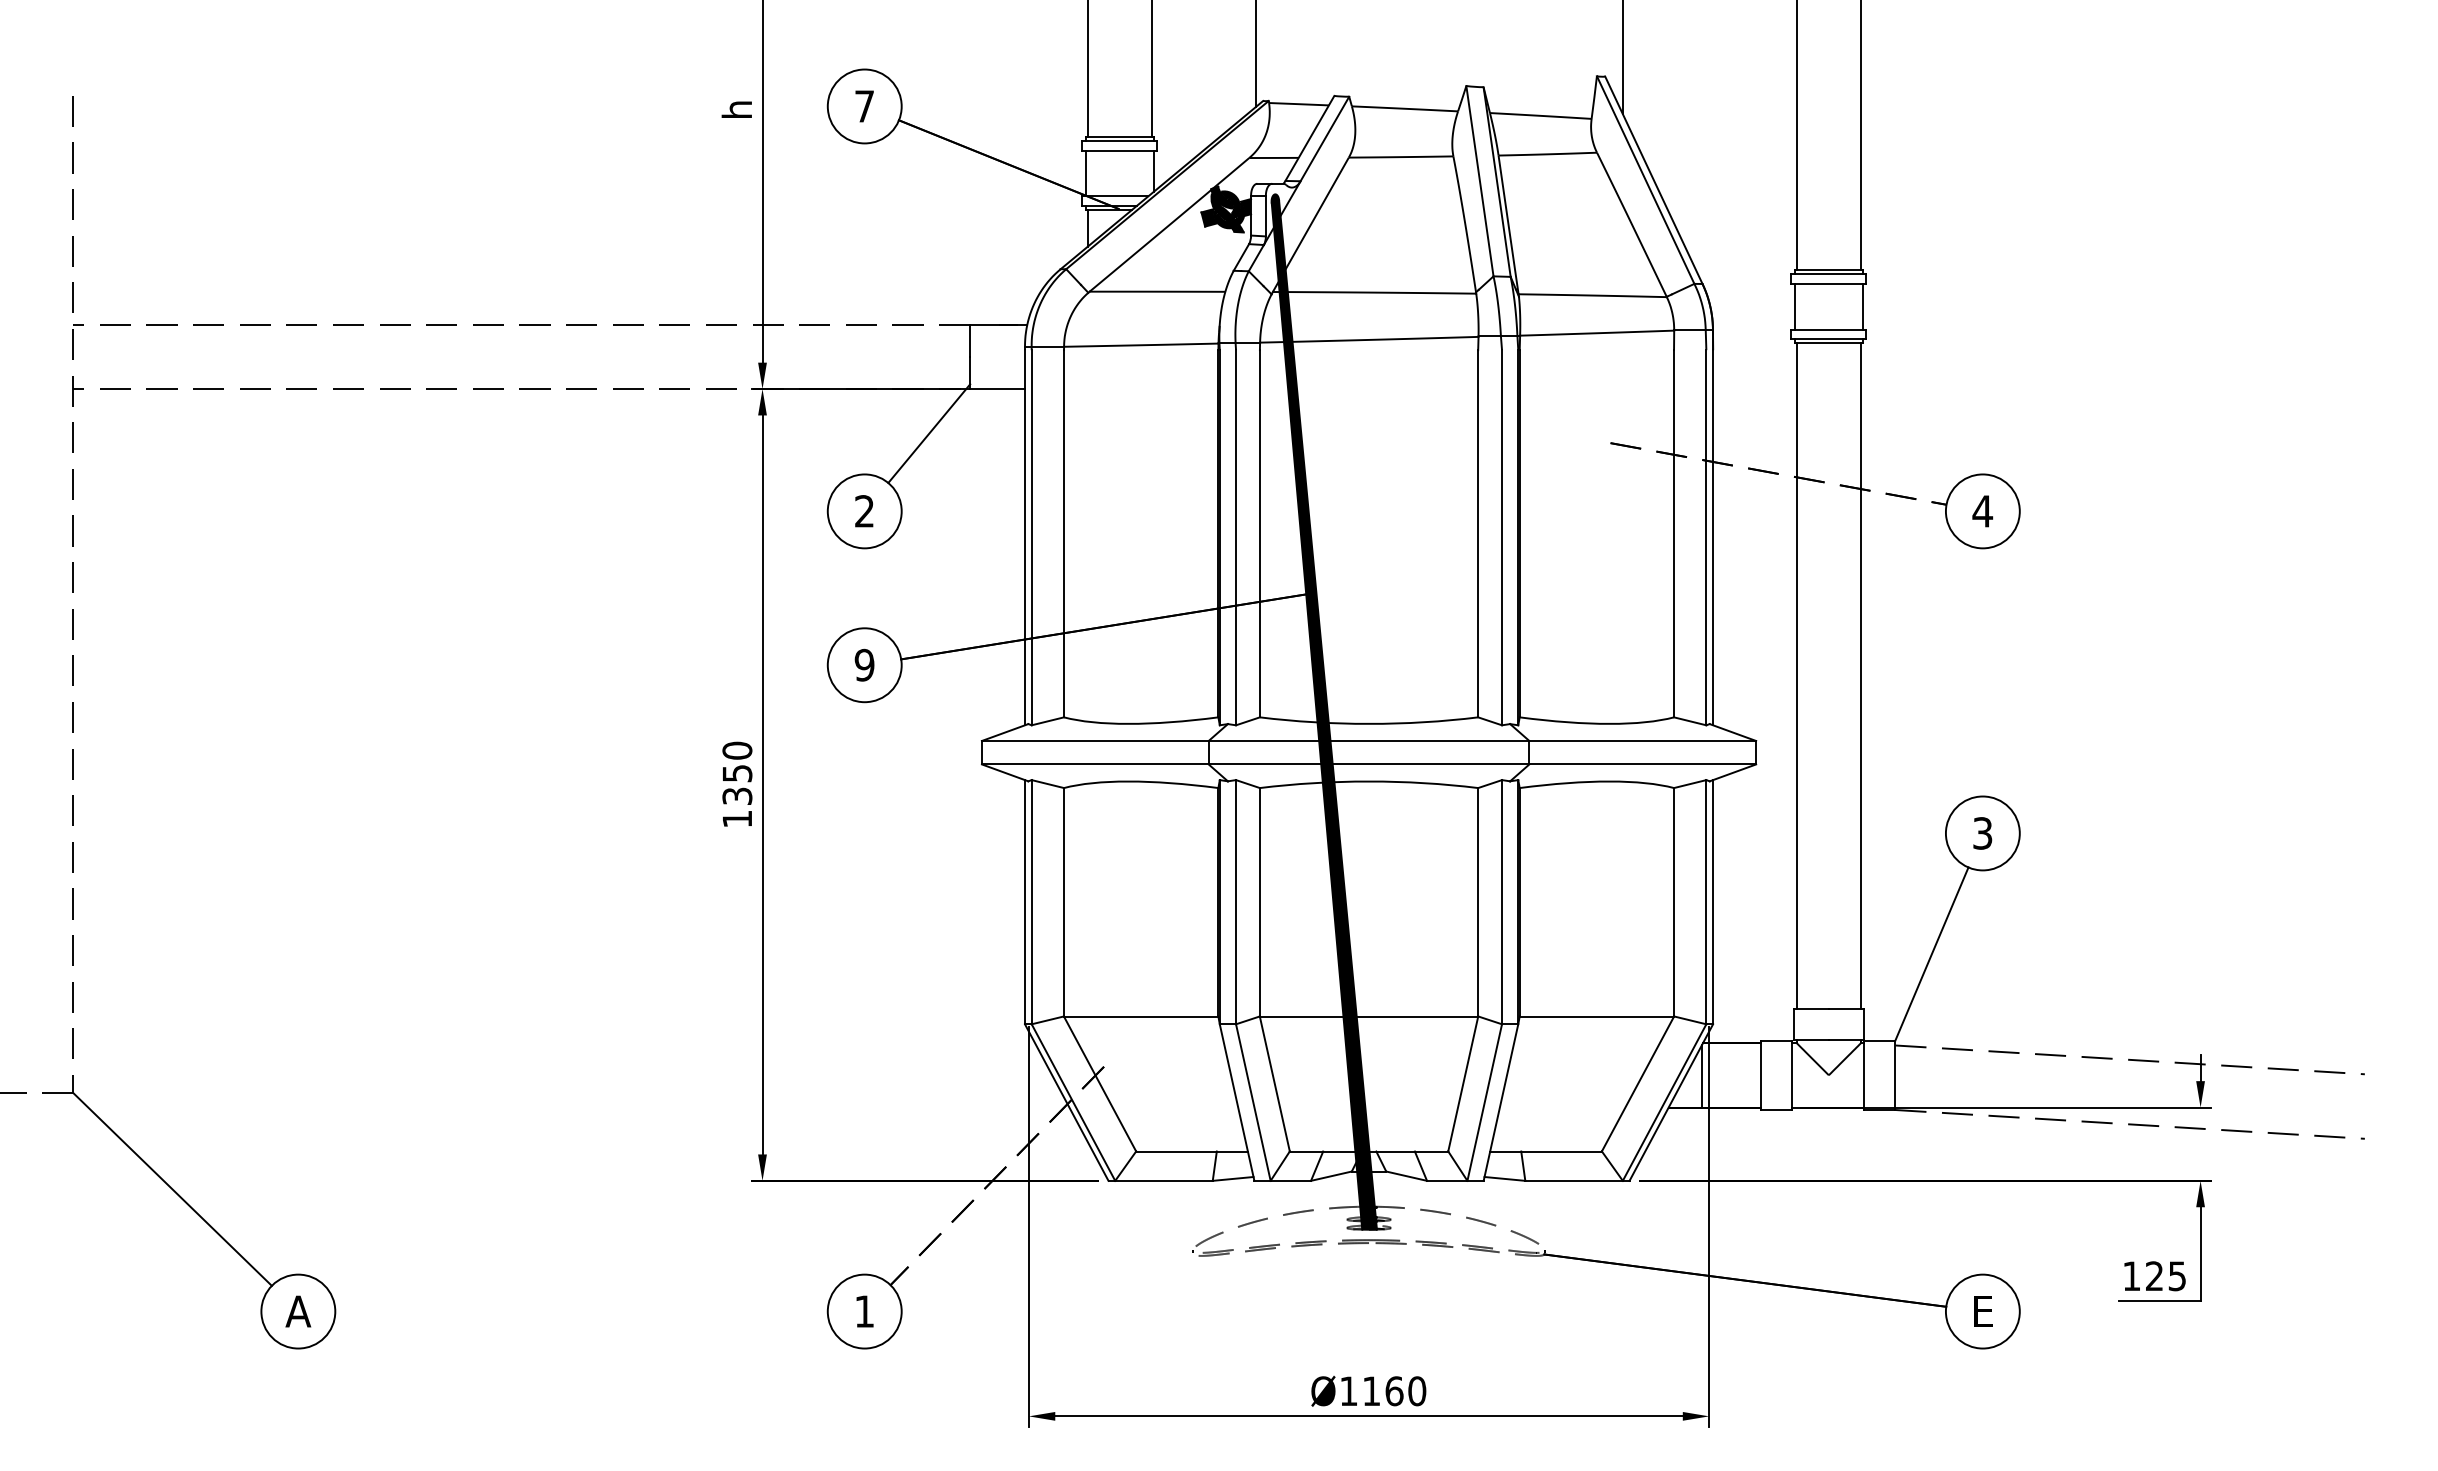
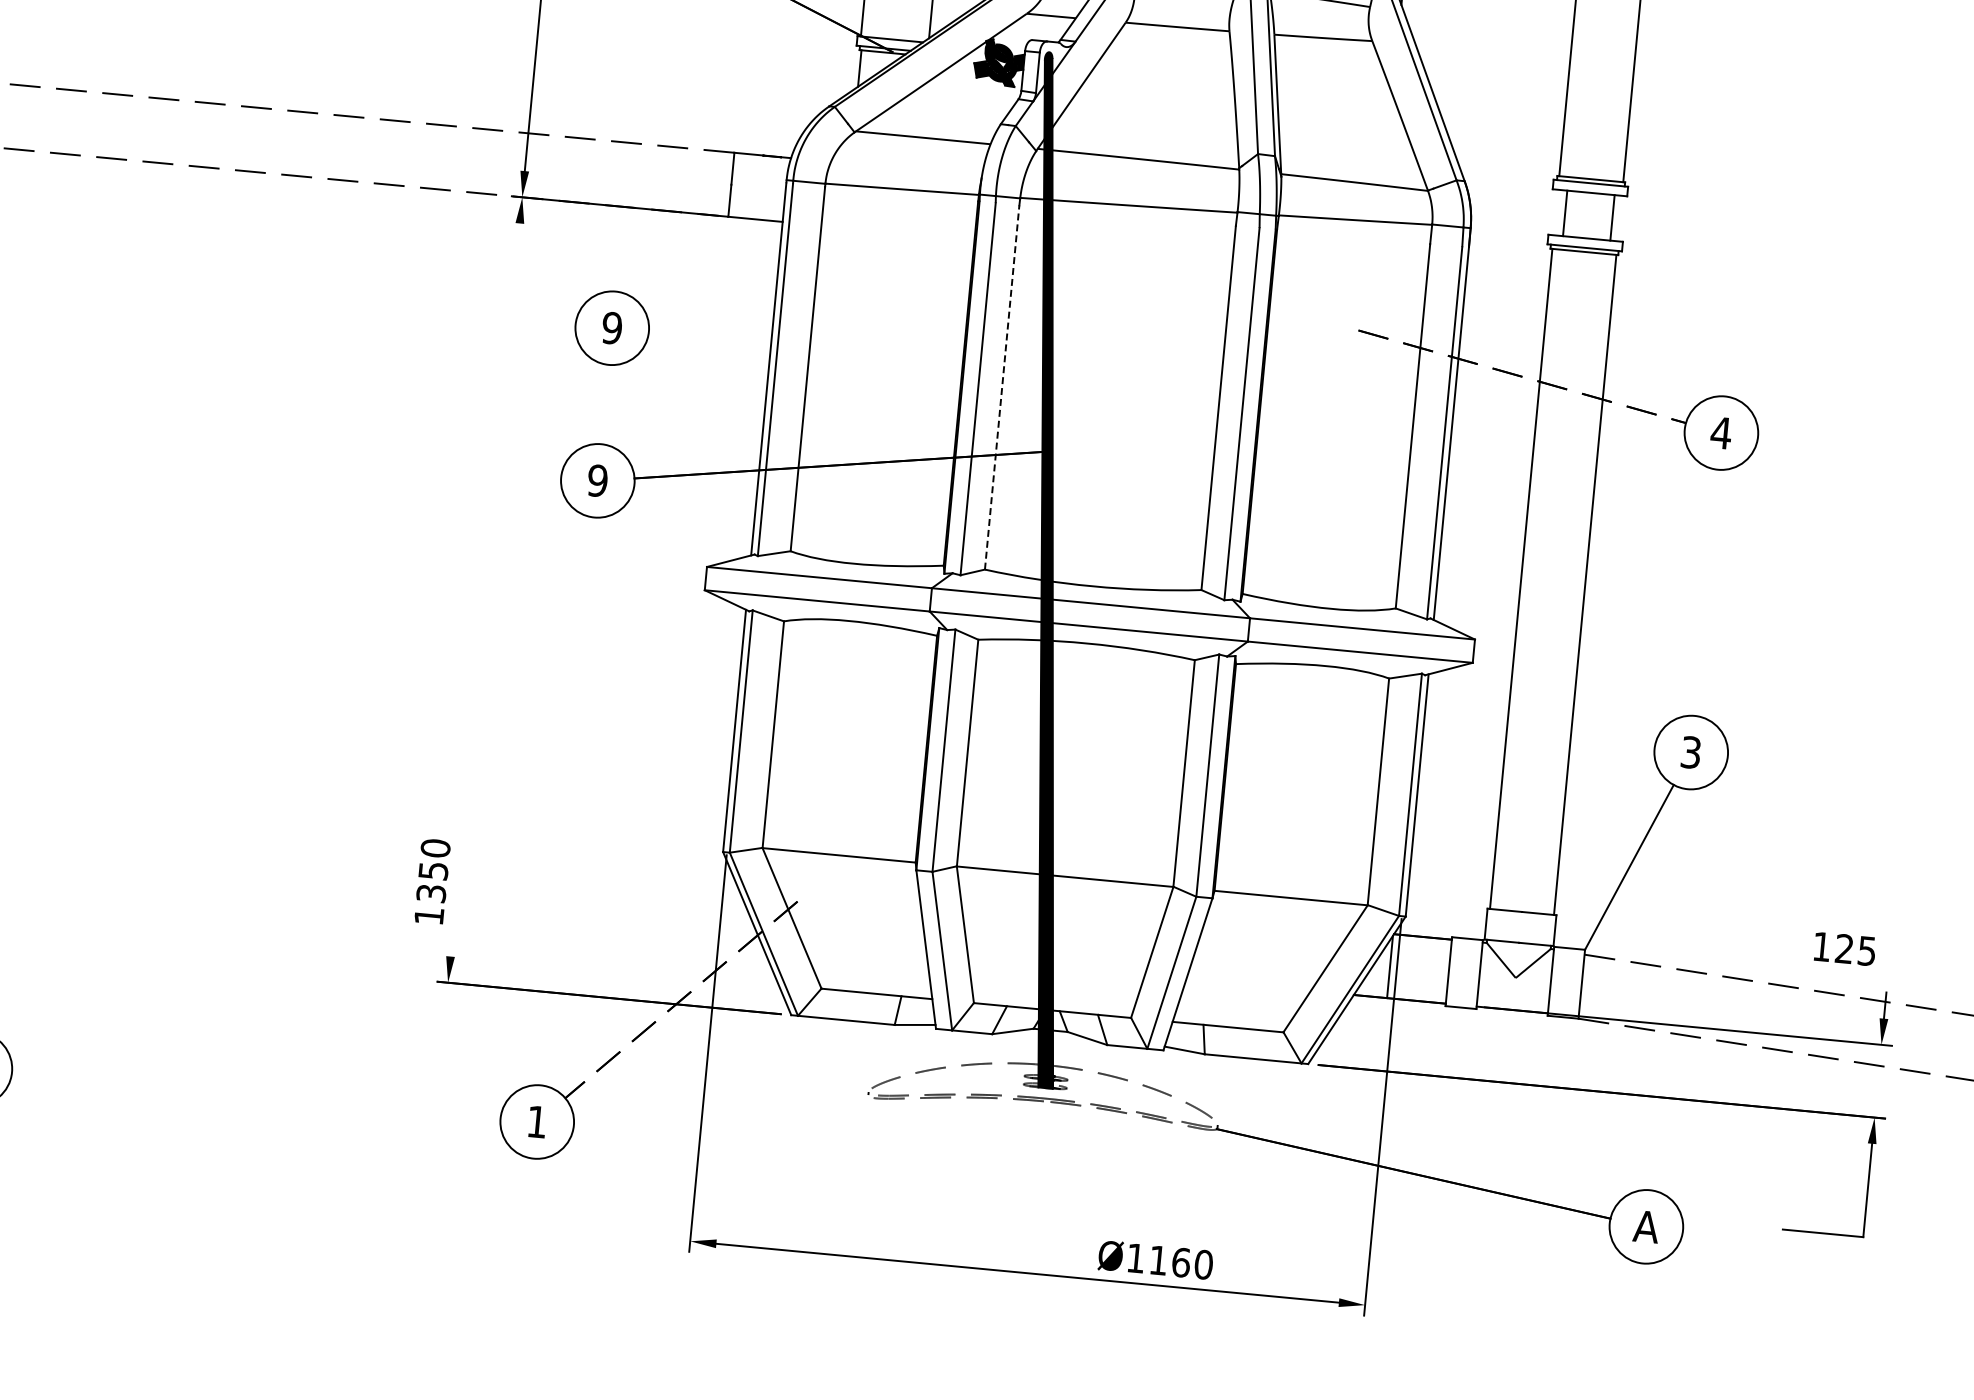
line: (1794, 306) -> (1612, 217), moved
line: (1862, 306) -> (1564, 213), moved
line: (929, 433) -> (683, 257), removed
text: (864, 511) -> (612, 328), 2 -> 9
line: (1259, 533) -> (1001, 387), solid -> dashed
text: (737, 783) -> (432, 880), moved
line: (762, 784) -> (485, 589), removed
text: (2154, 1276) -> (1844, 949), moved
text: (1982, 1311) -> (1646, 1226), E -> A
text: (1368, 1390) -> (1155, 1259), moved

